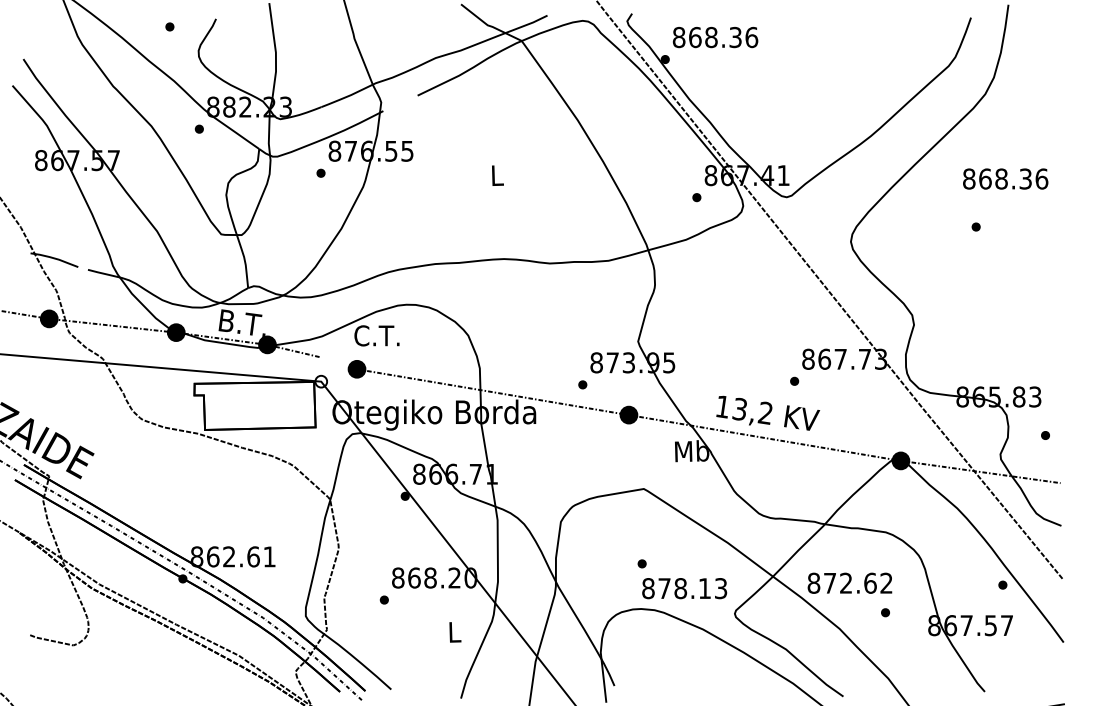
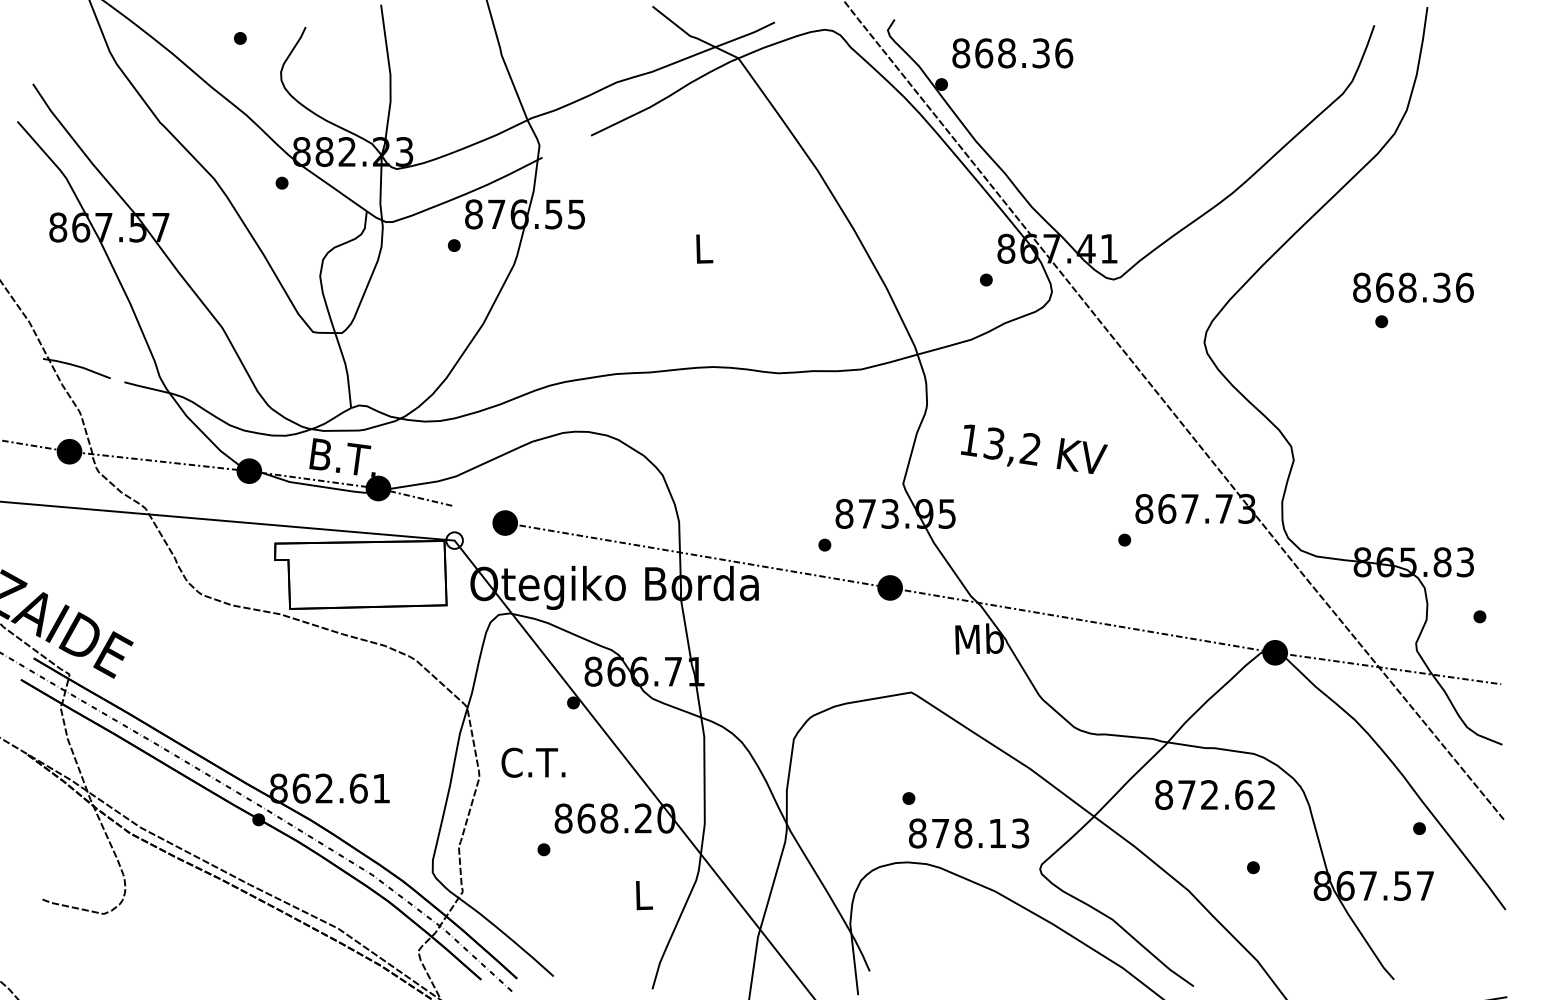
text: (1005, 178) -> (1413, 287), moved
text: (376, 335) -> (533, 762), moved
text: (768, 413) -> (1034, 449), moved
text: (849, 583) -> (1214, 795), moved

